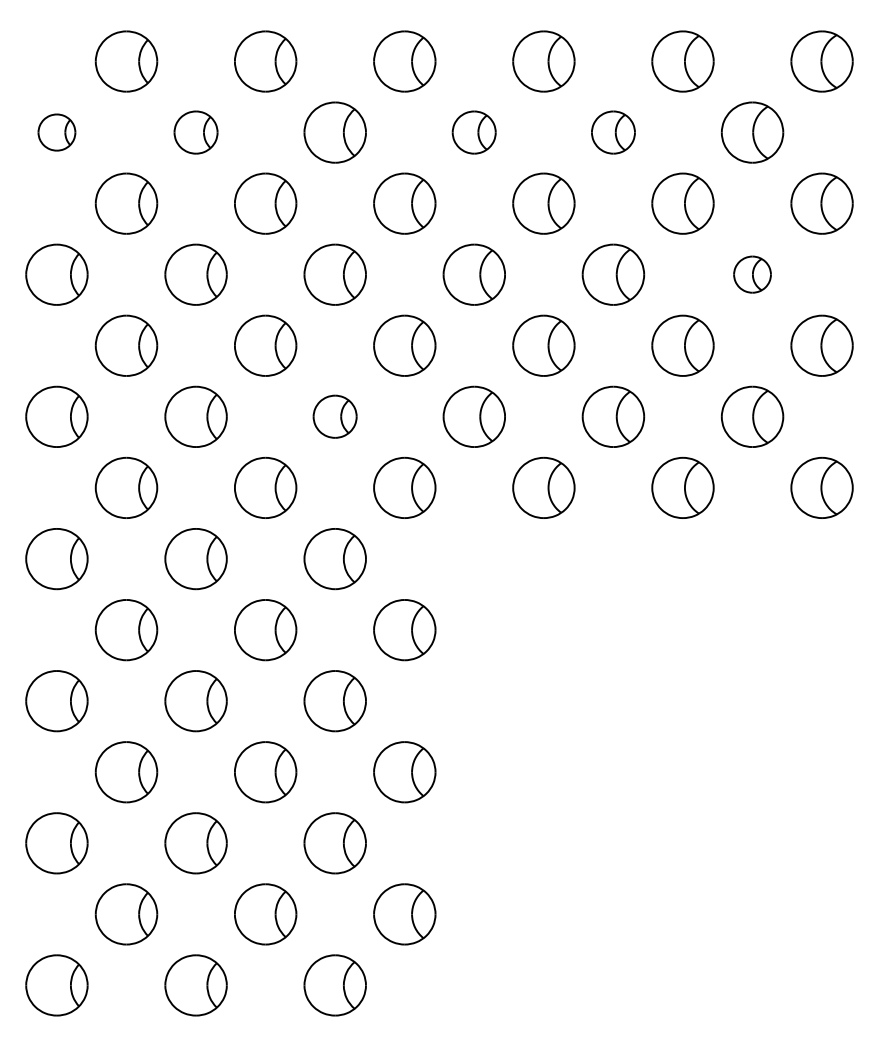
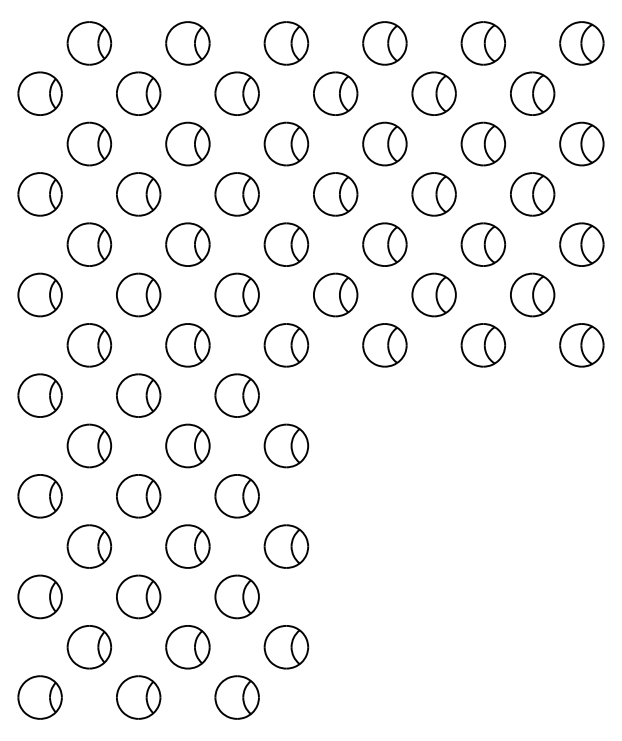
part: (56, 132) -> (39, 93), size x1.67
part: (195, 132) -> (138, 93), size x1.43
part: (473, 132) -> (335, 93), size x1.43
part: (613, 132) -> (434, 93), size x1.43
part: (752, 274) -> (532, 194), size x1.67
part: (334, 416) -> (236, 294), size x1.43

